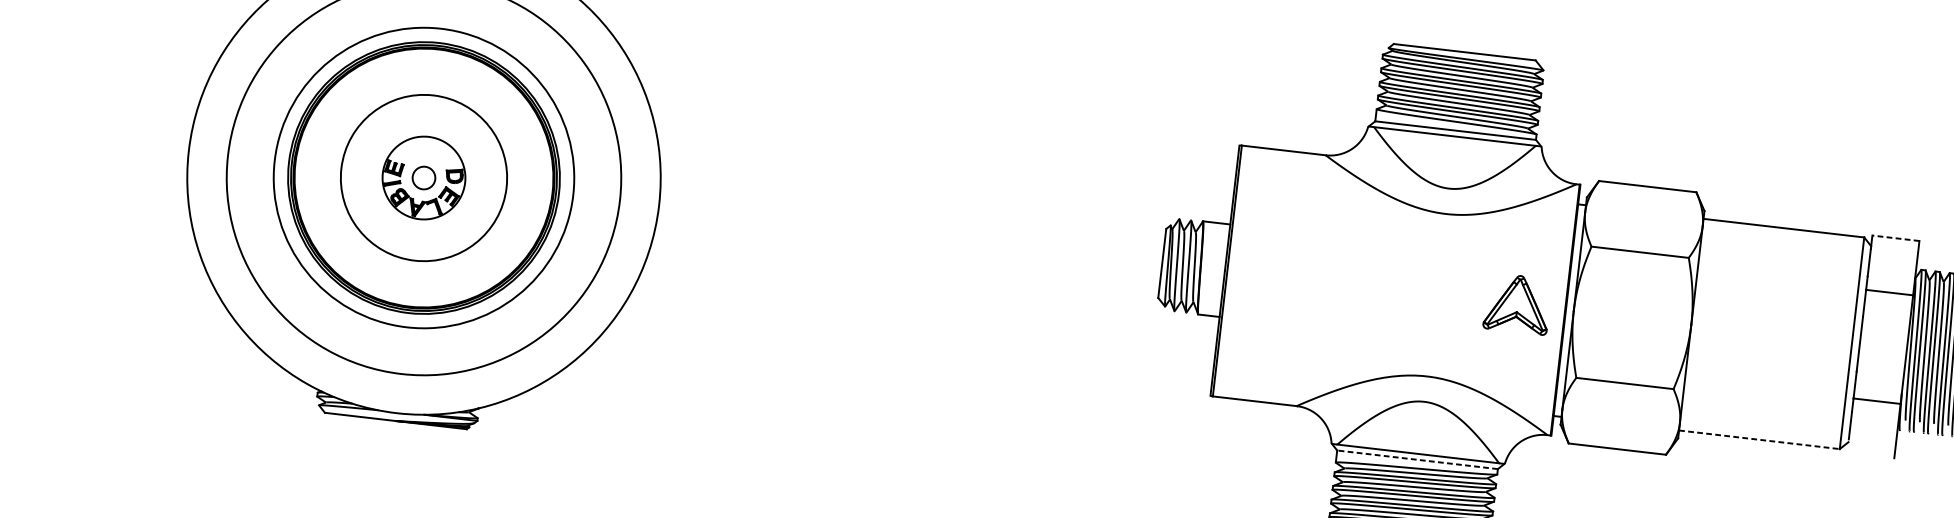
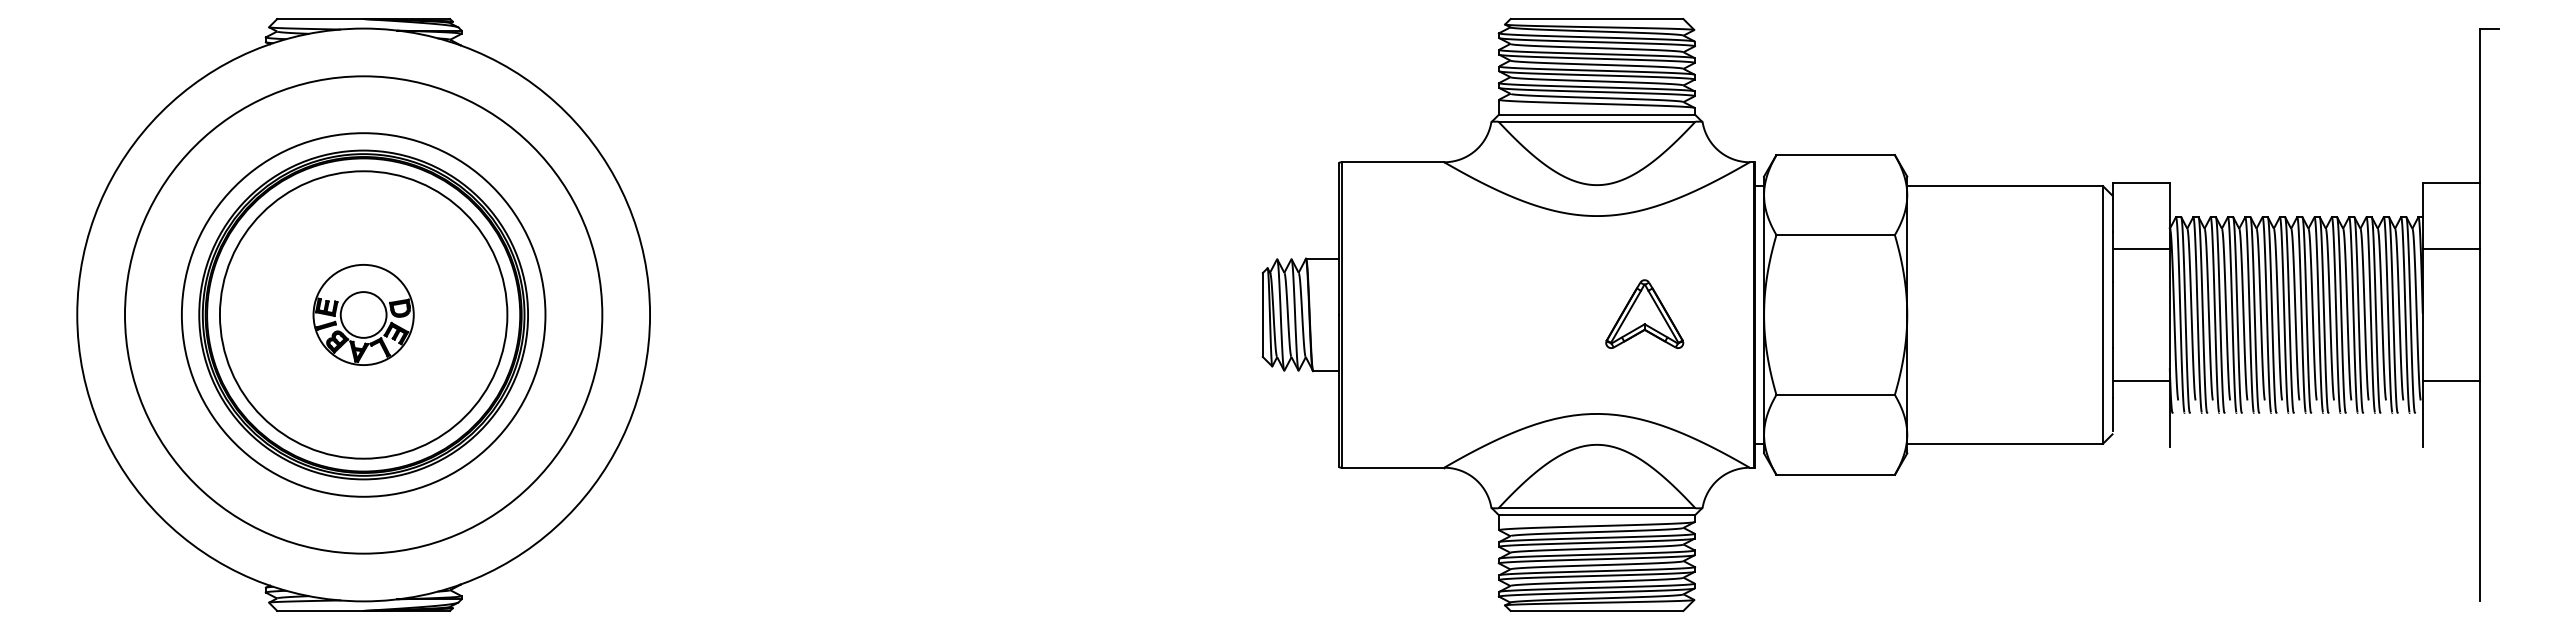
circle: (423, 177) -> (363, 314), size x1.43
circle: (423, 177) -> (363, 314), size x1.67
line: (1896, 238) -> (2141, 182), dashed -> solid
part: (1517, 303) -> (1644, 313), moved
line: (1759, 439) -> (2005, 443), dashed -> solid
line: (1417, 459) -> (1597, 515), dashed -> solid

